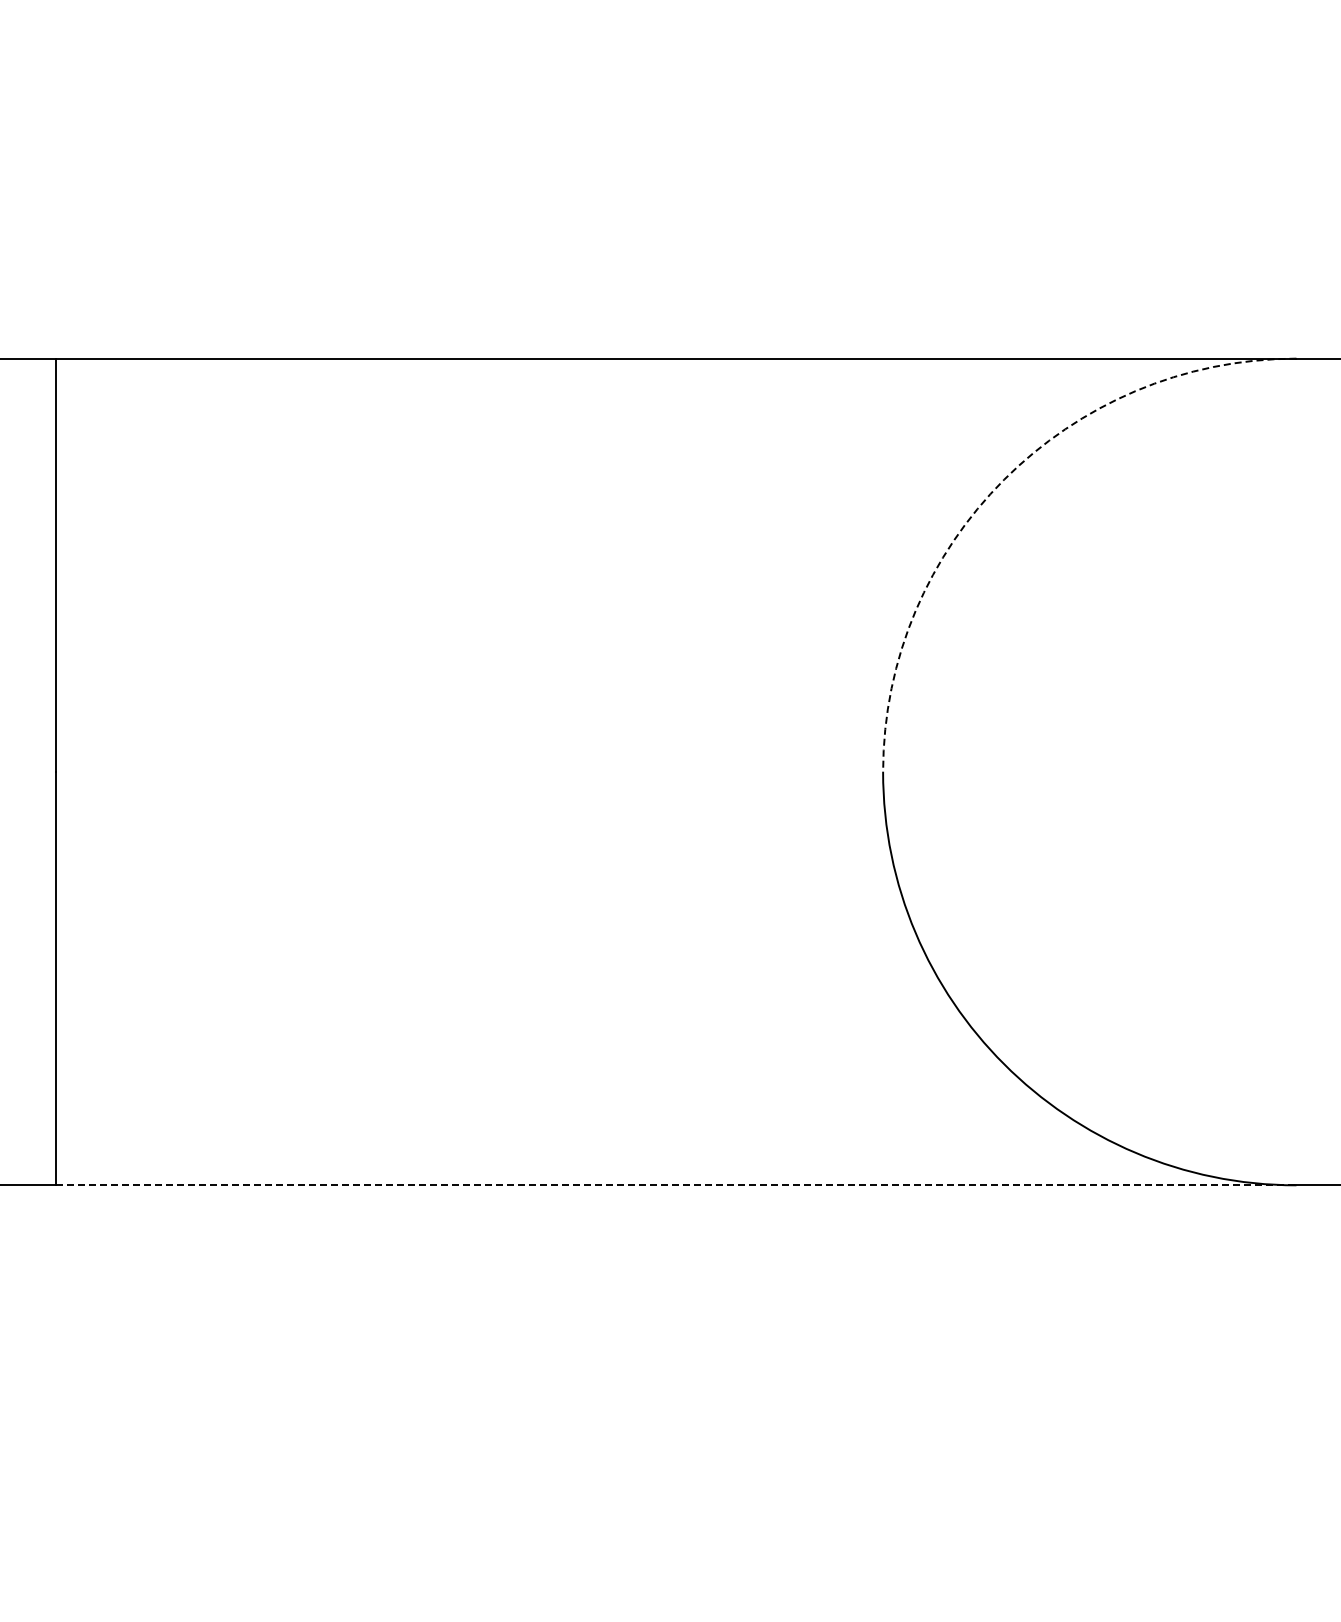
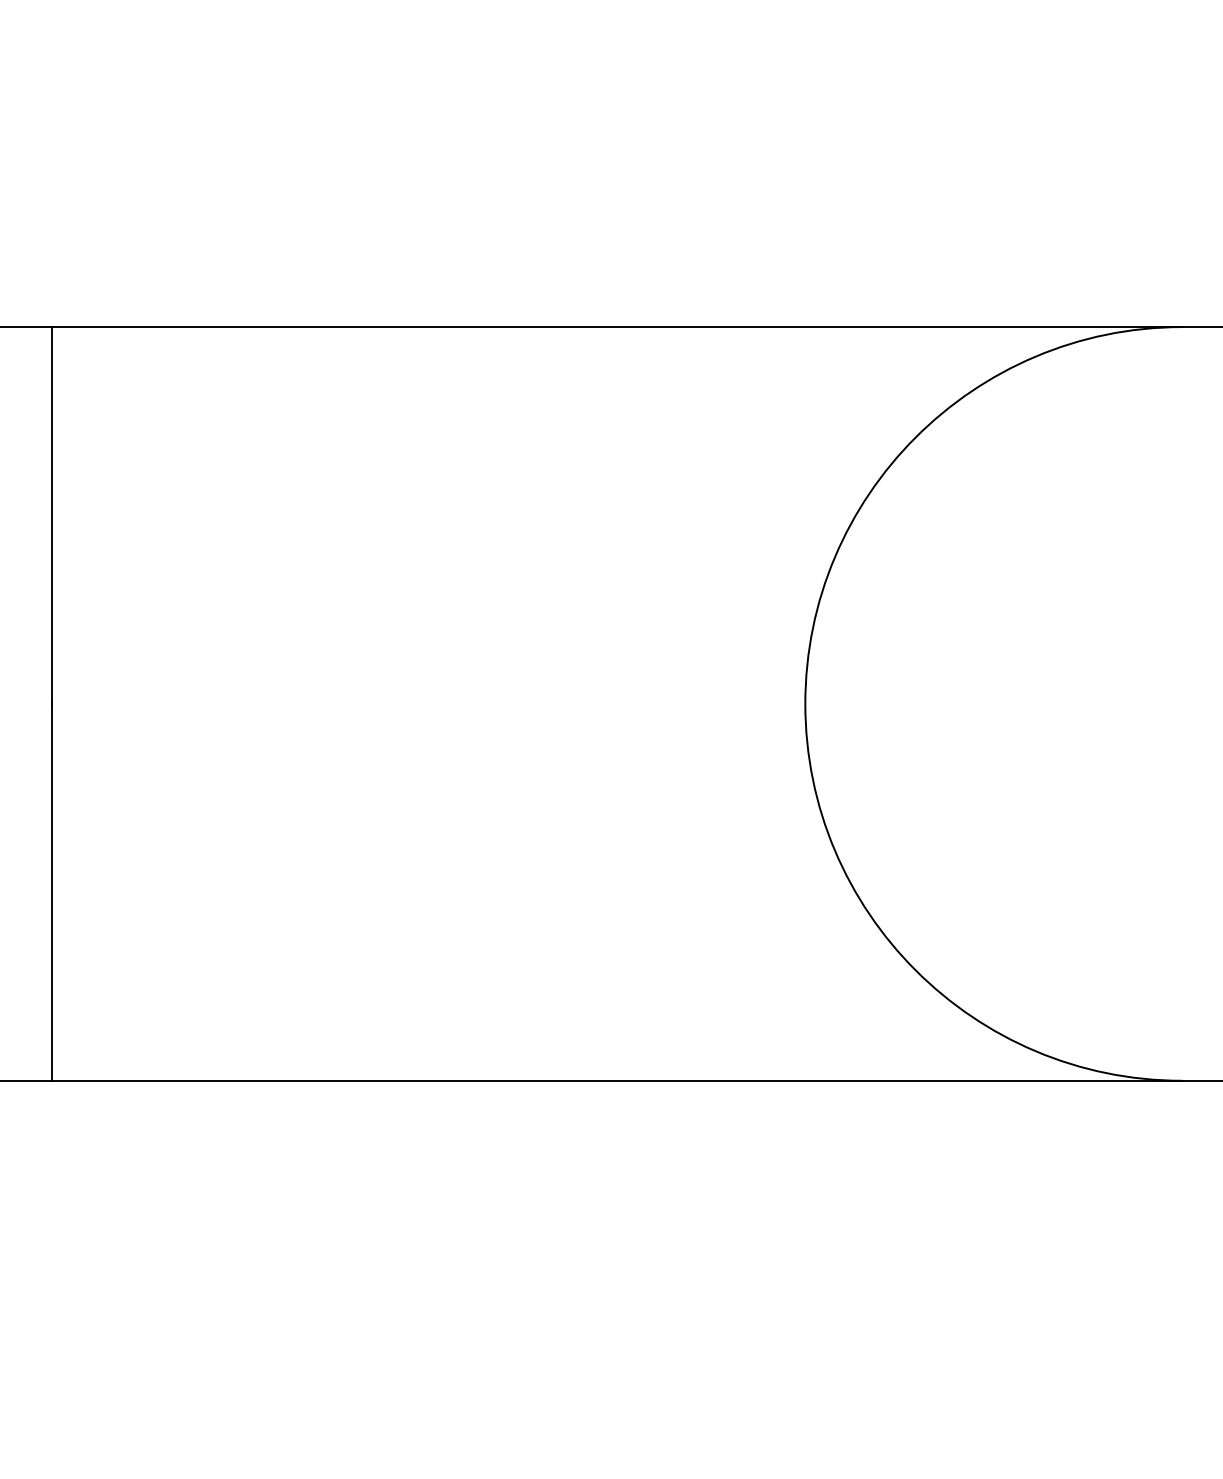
arc: (1004, 479) -> (916, 437), dashed -> solid
line: (676, 1185) -> (616, 1080), dashed -> solid

